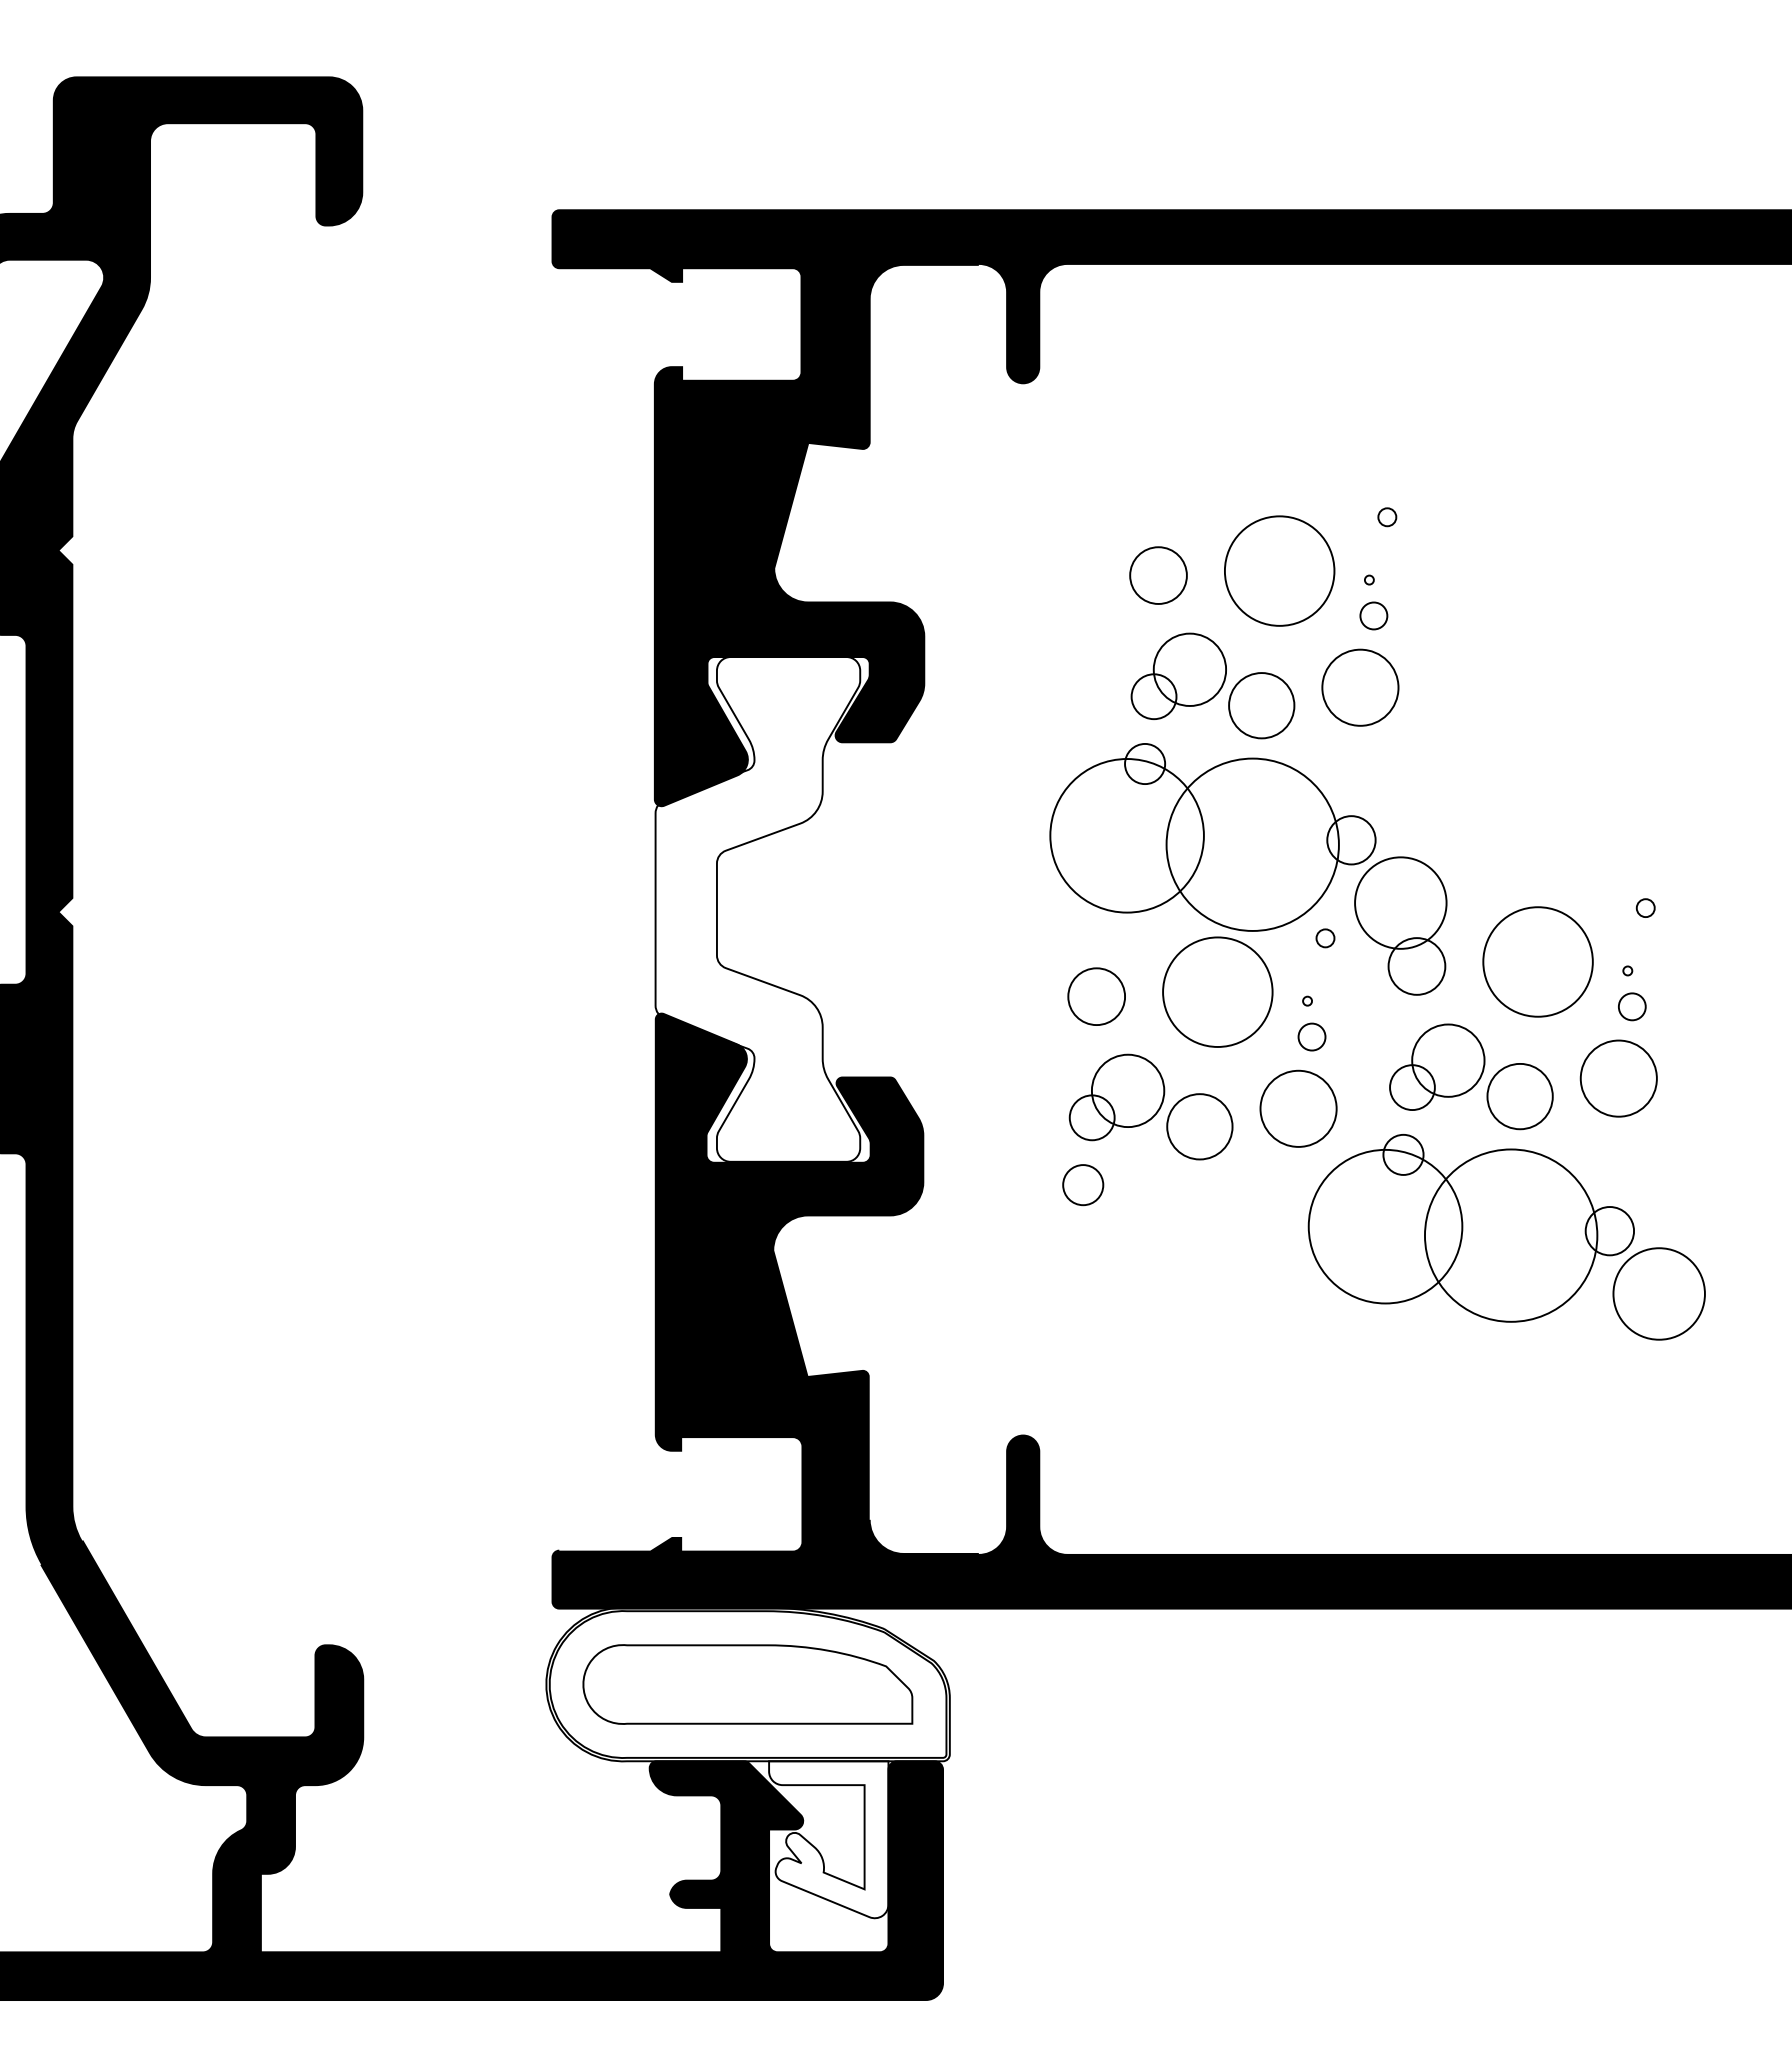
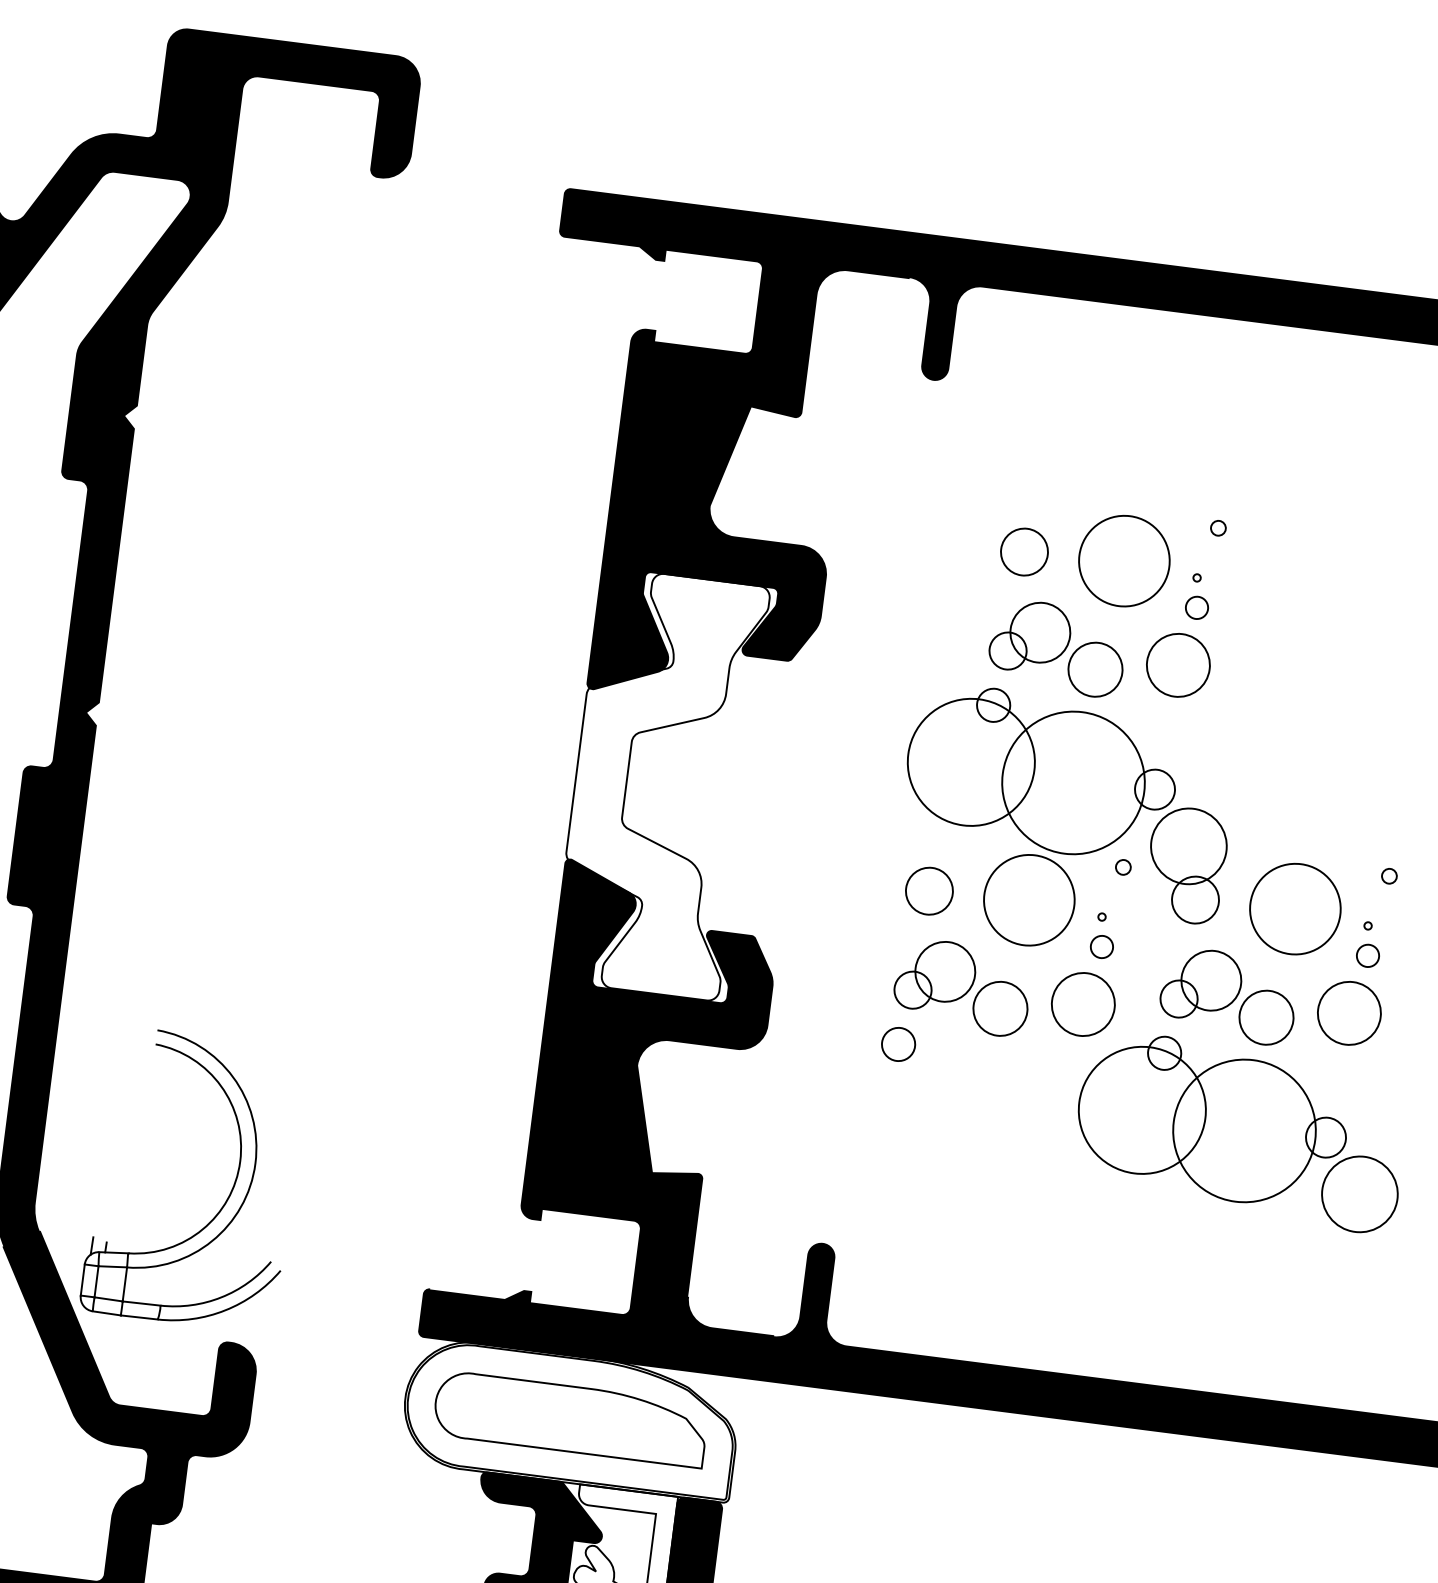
part: (302, 1471) -> (227, 1197), added

